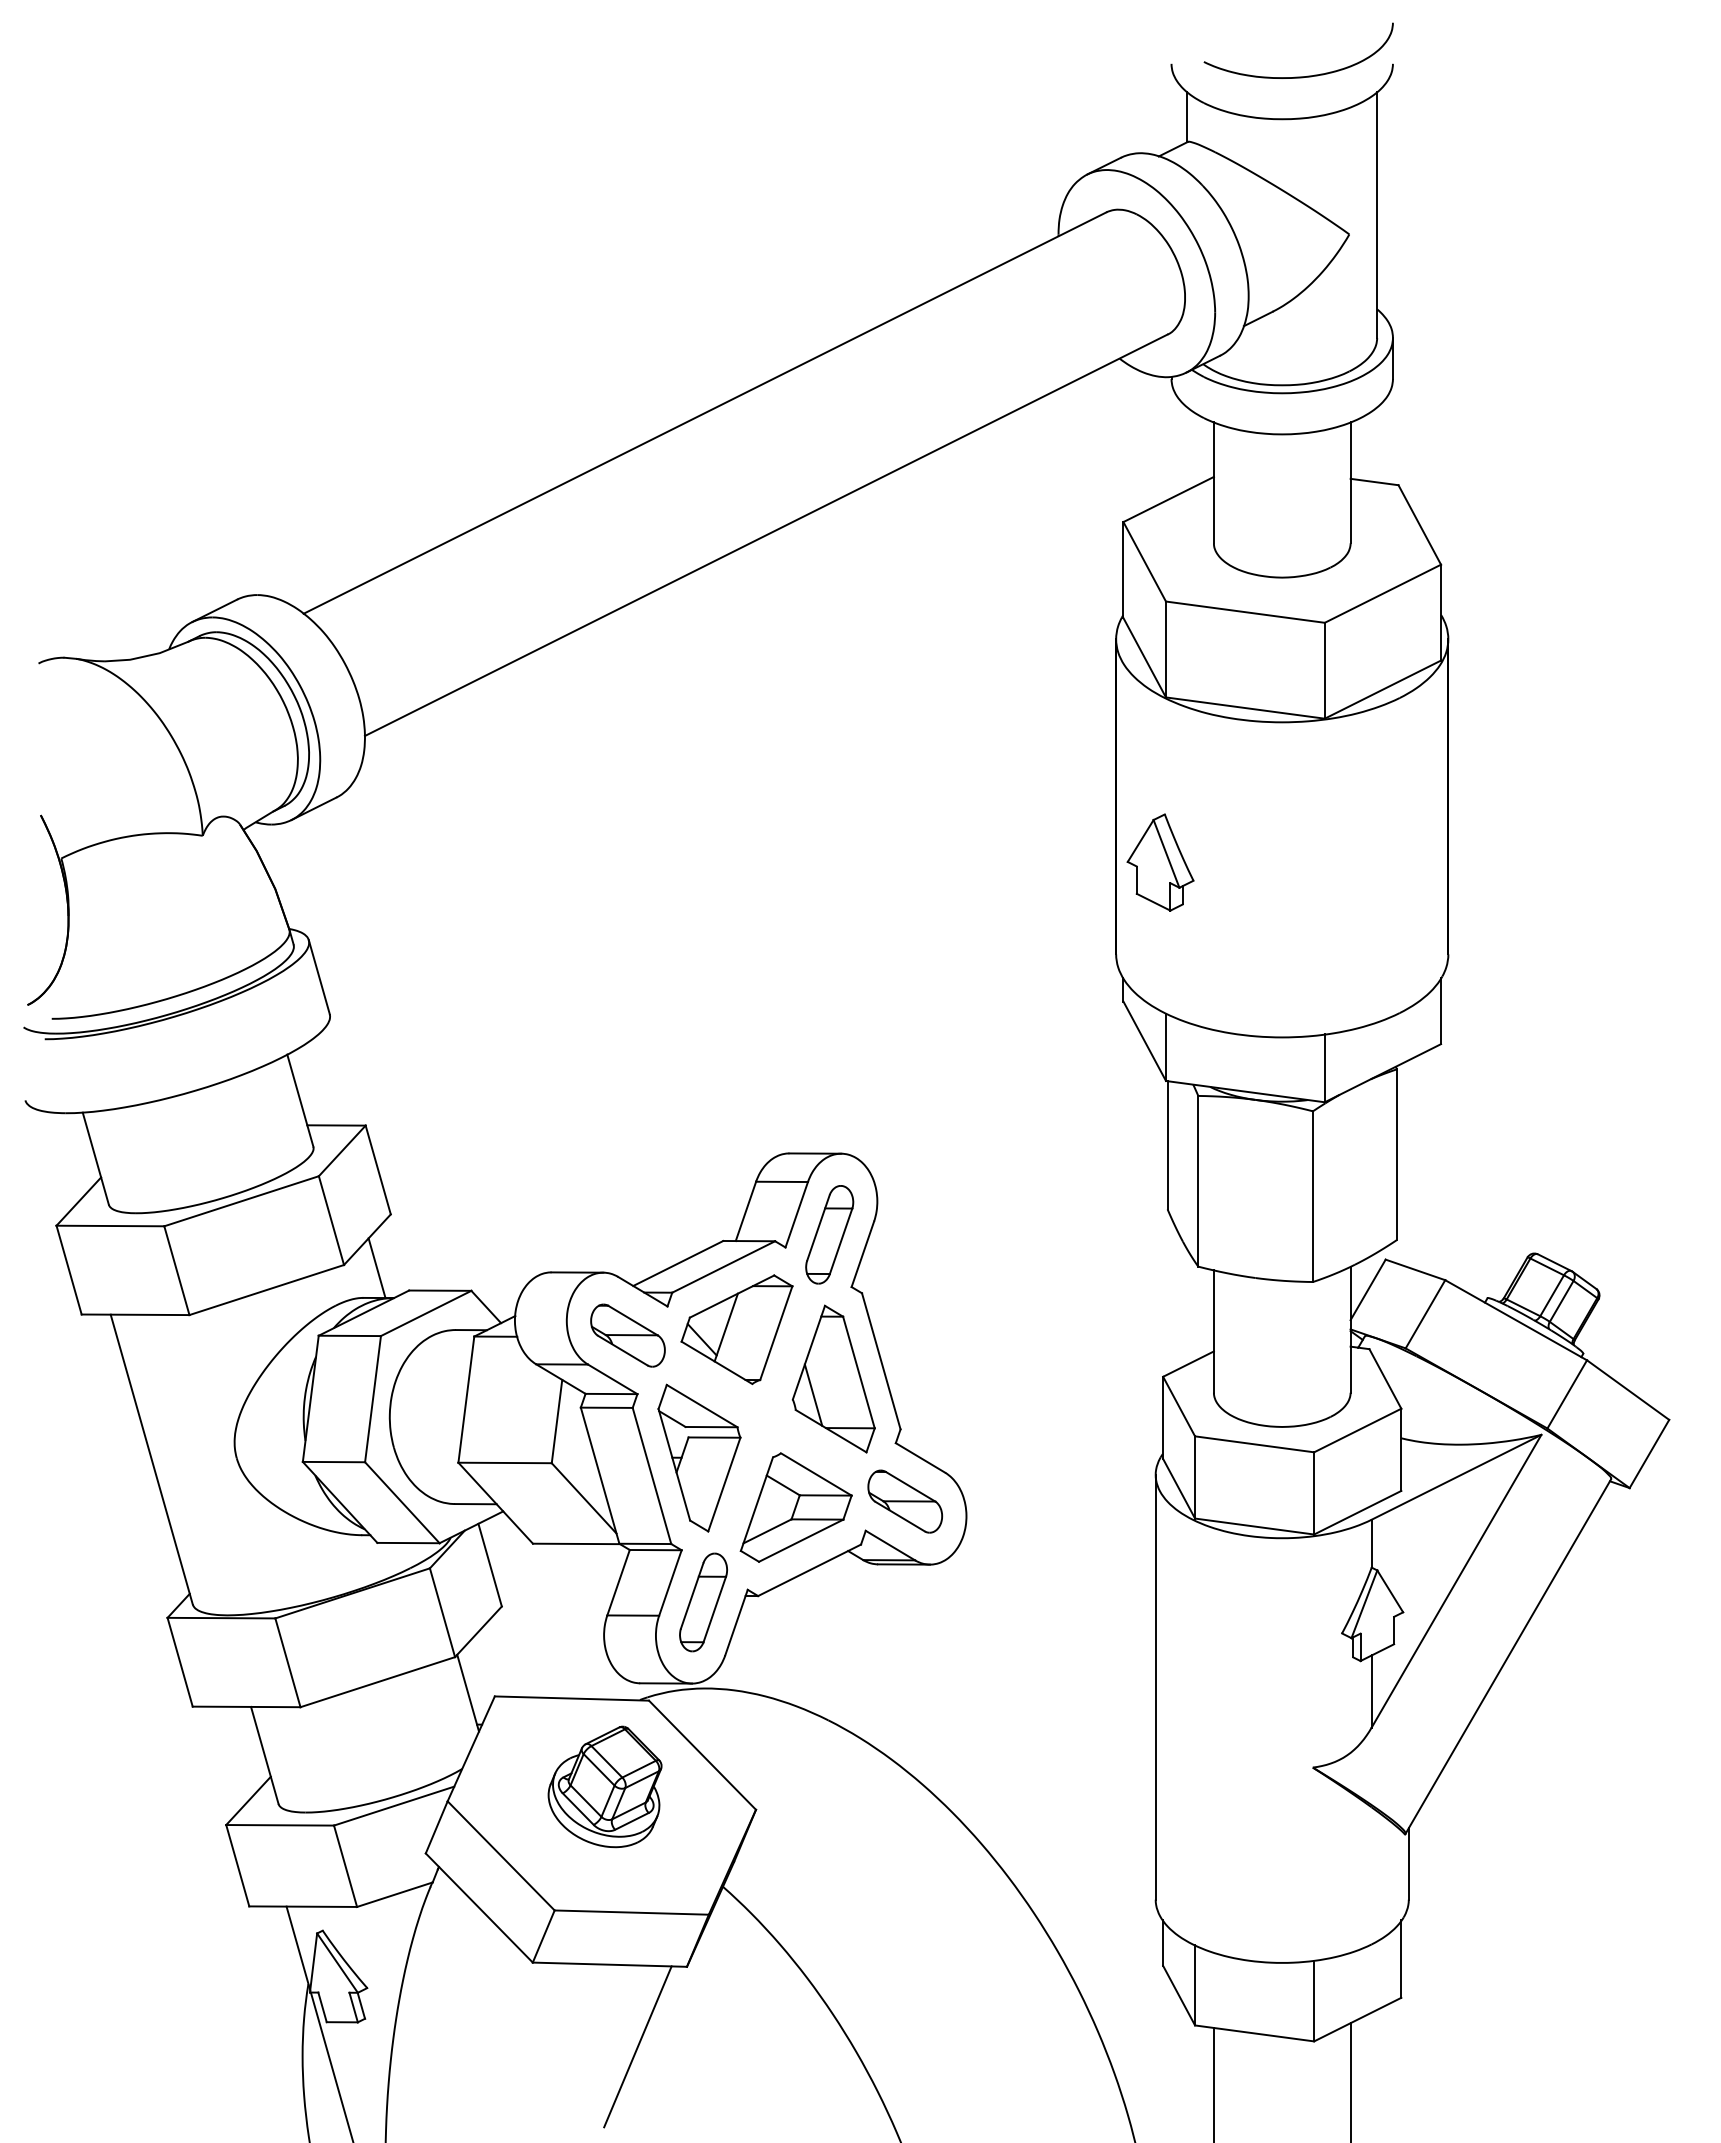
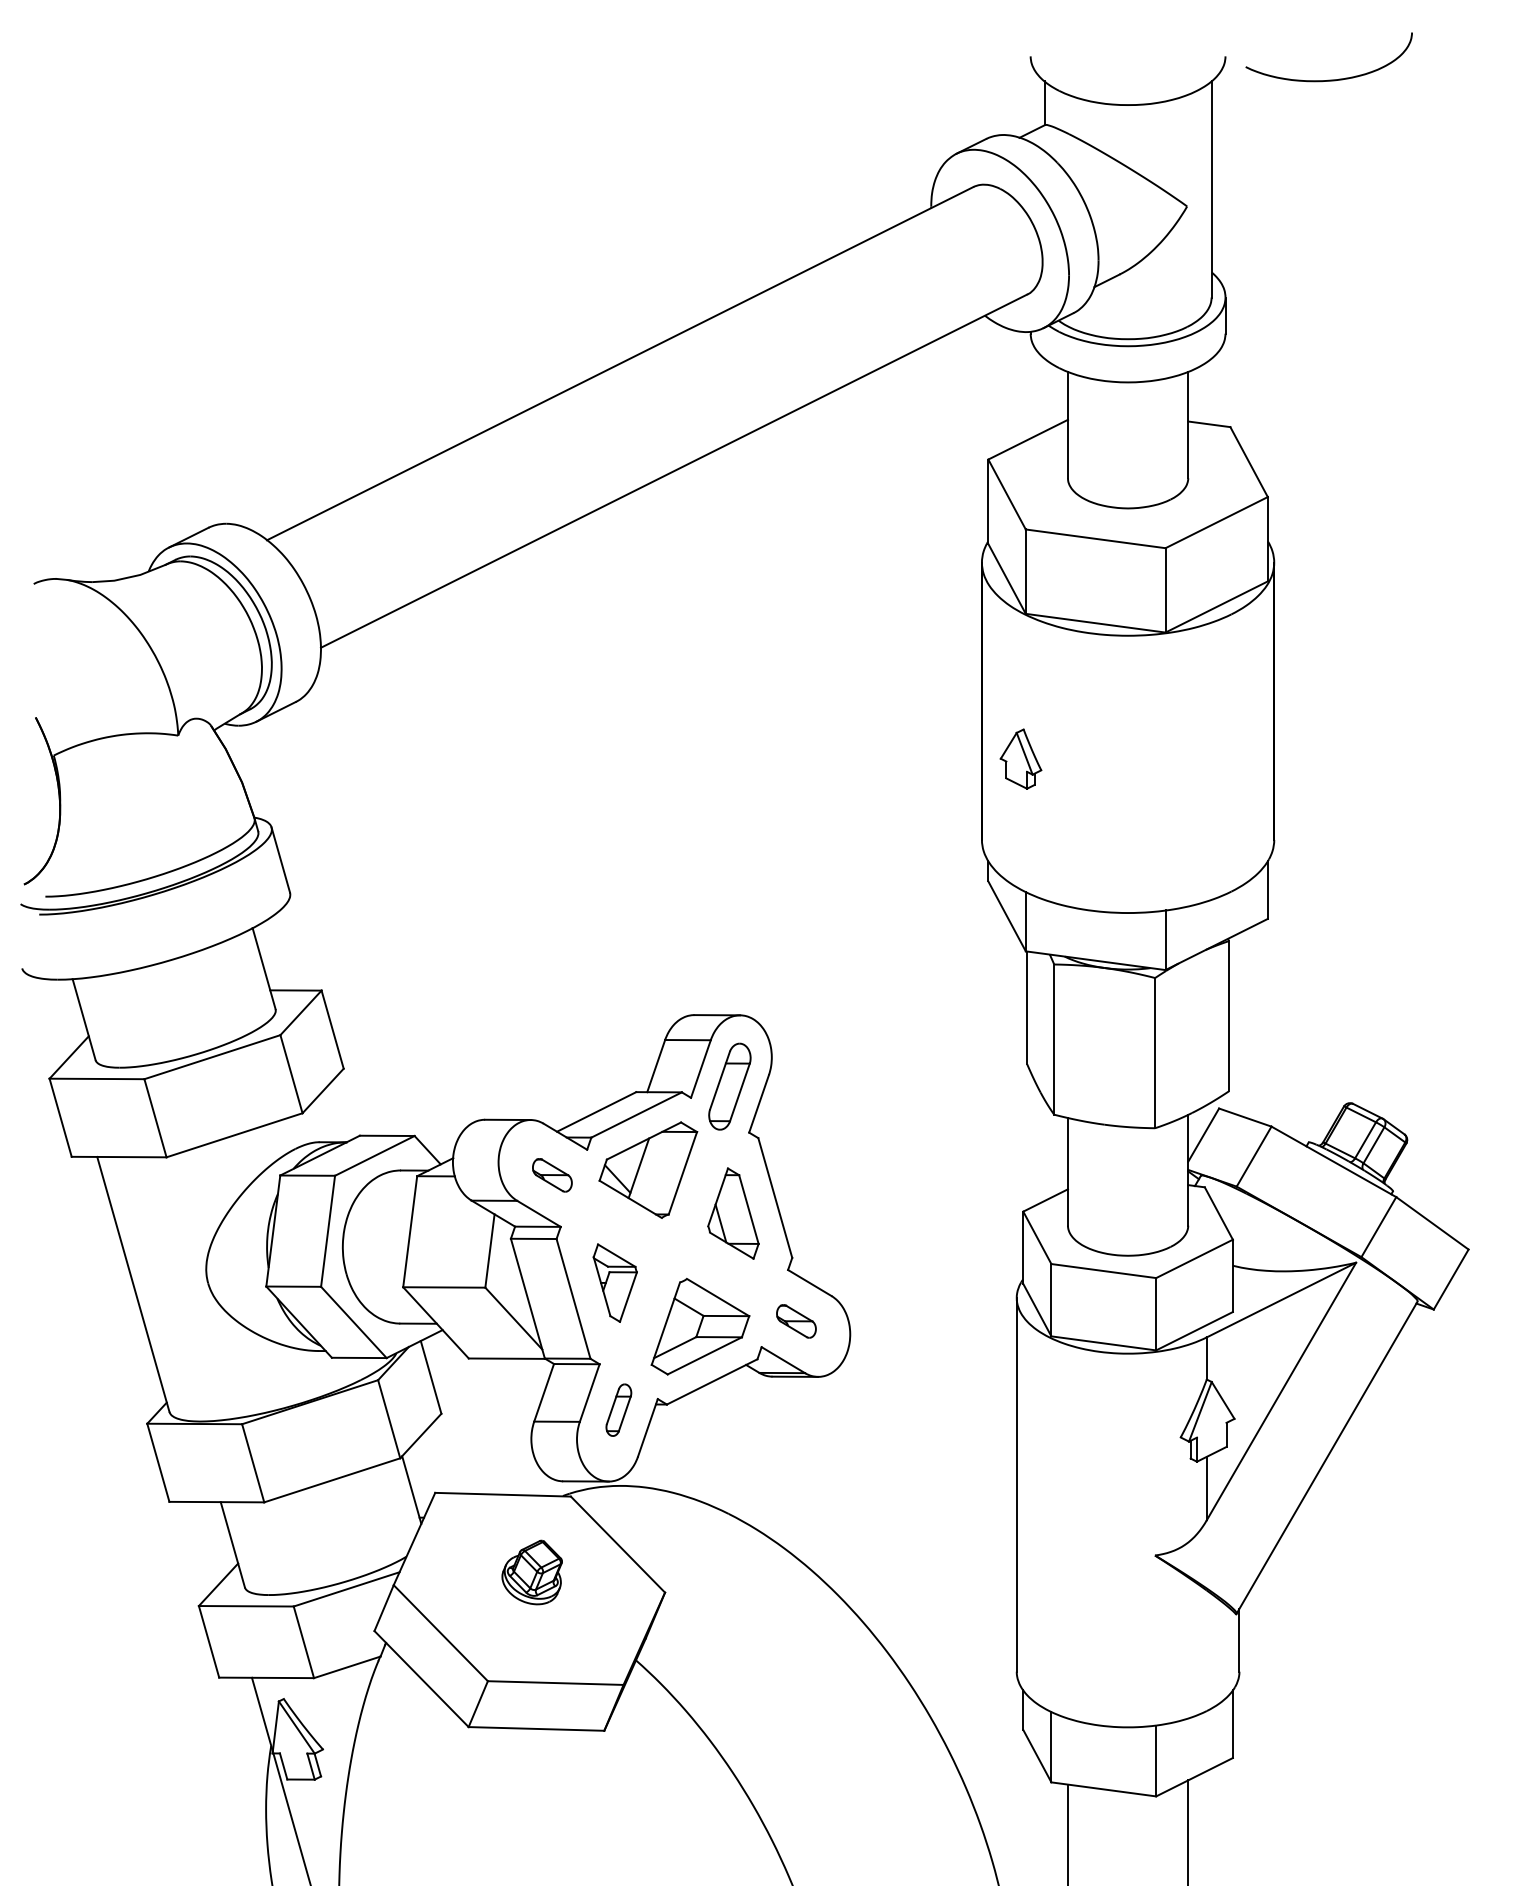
curve: (1298, 76) -> (1328, 79), moved
part: (1160, 862) -> (1020, 759), size x0.7
line: (376, 1268) -> (331, 1116), removed
part: (627, 1335) -> (551, 1175), size x0.6
part: (833, 1378) -> (733, 1213), size x0.7
part: (699, 1457) -> (615, 1282), size x0.6
part: (905, 1501) -> (796, 1321), size x0.6
part: (703, 1602) -> (618, 1410), size x0.6
part: (604, 1786) -> (531, 1572), size x0.6
line: (637, 2046) -> (560, 1800), removed

